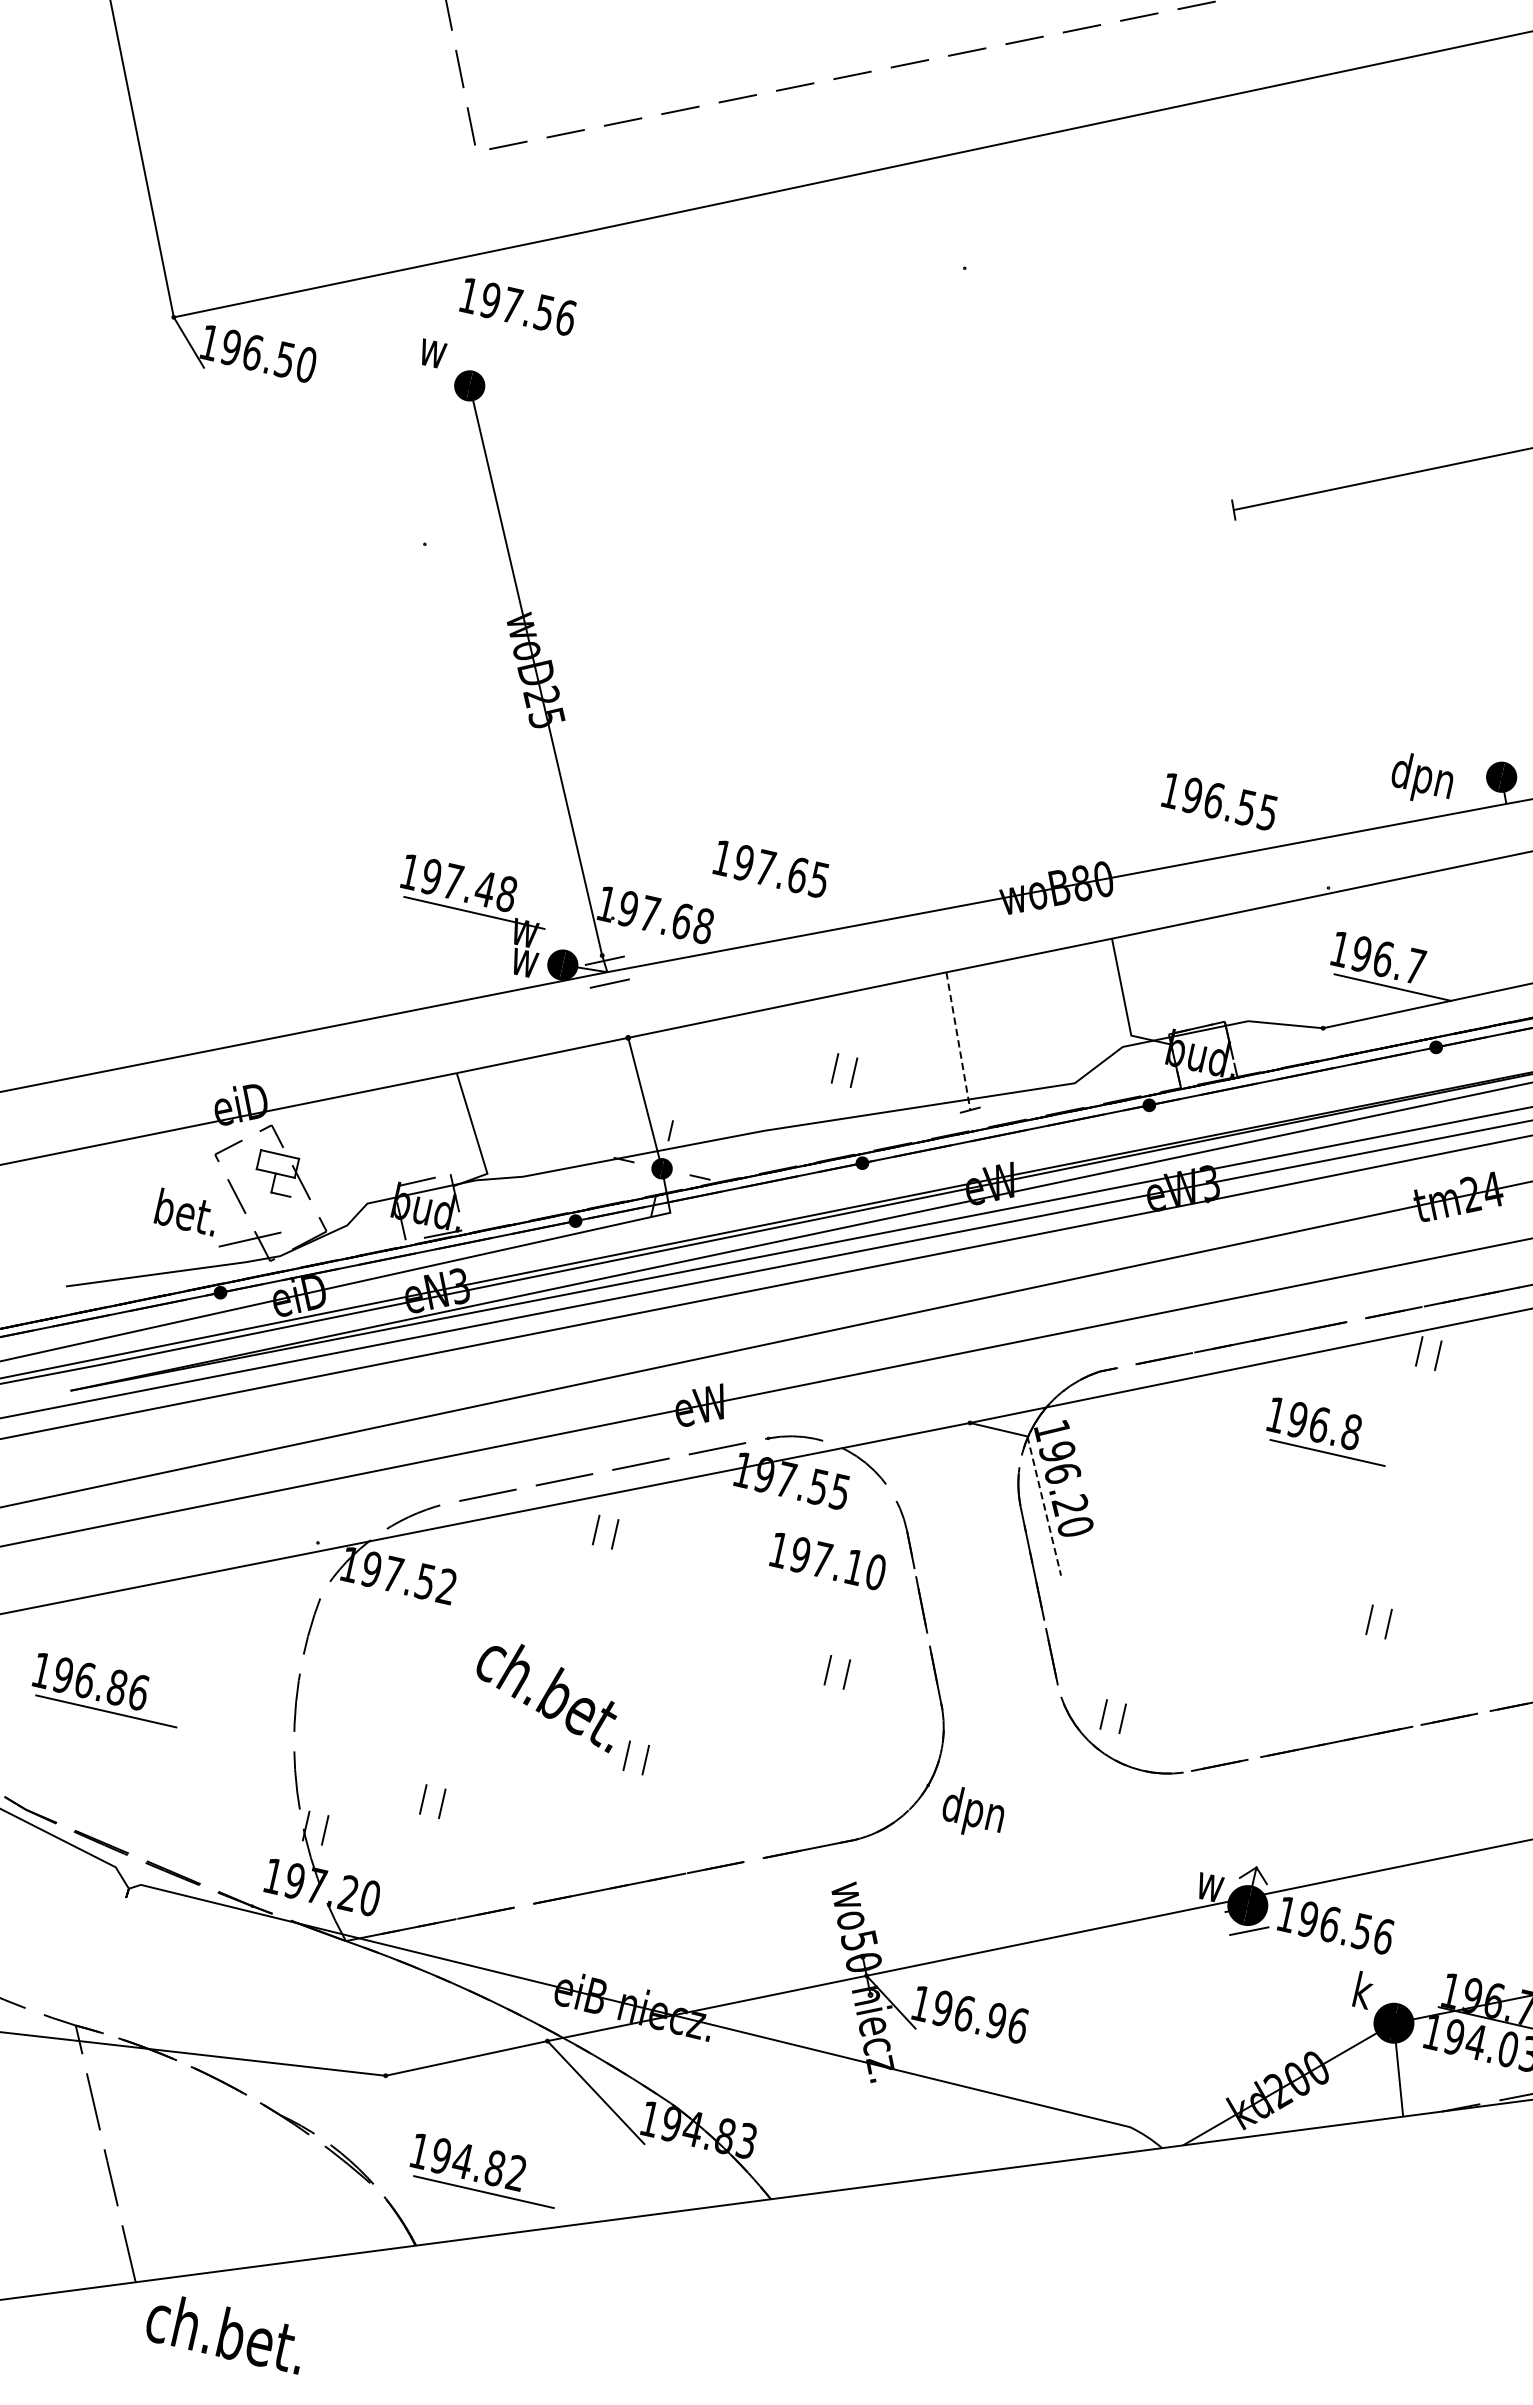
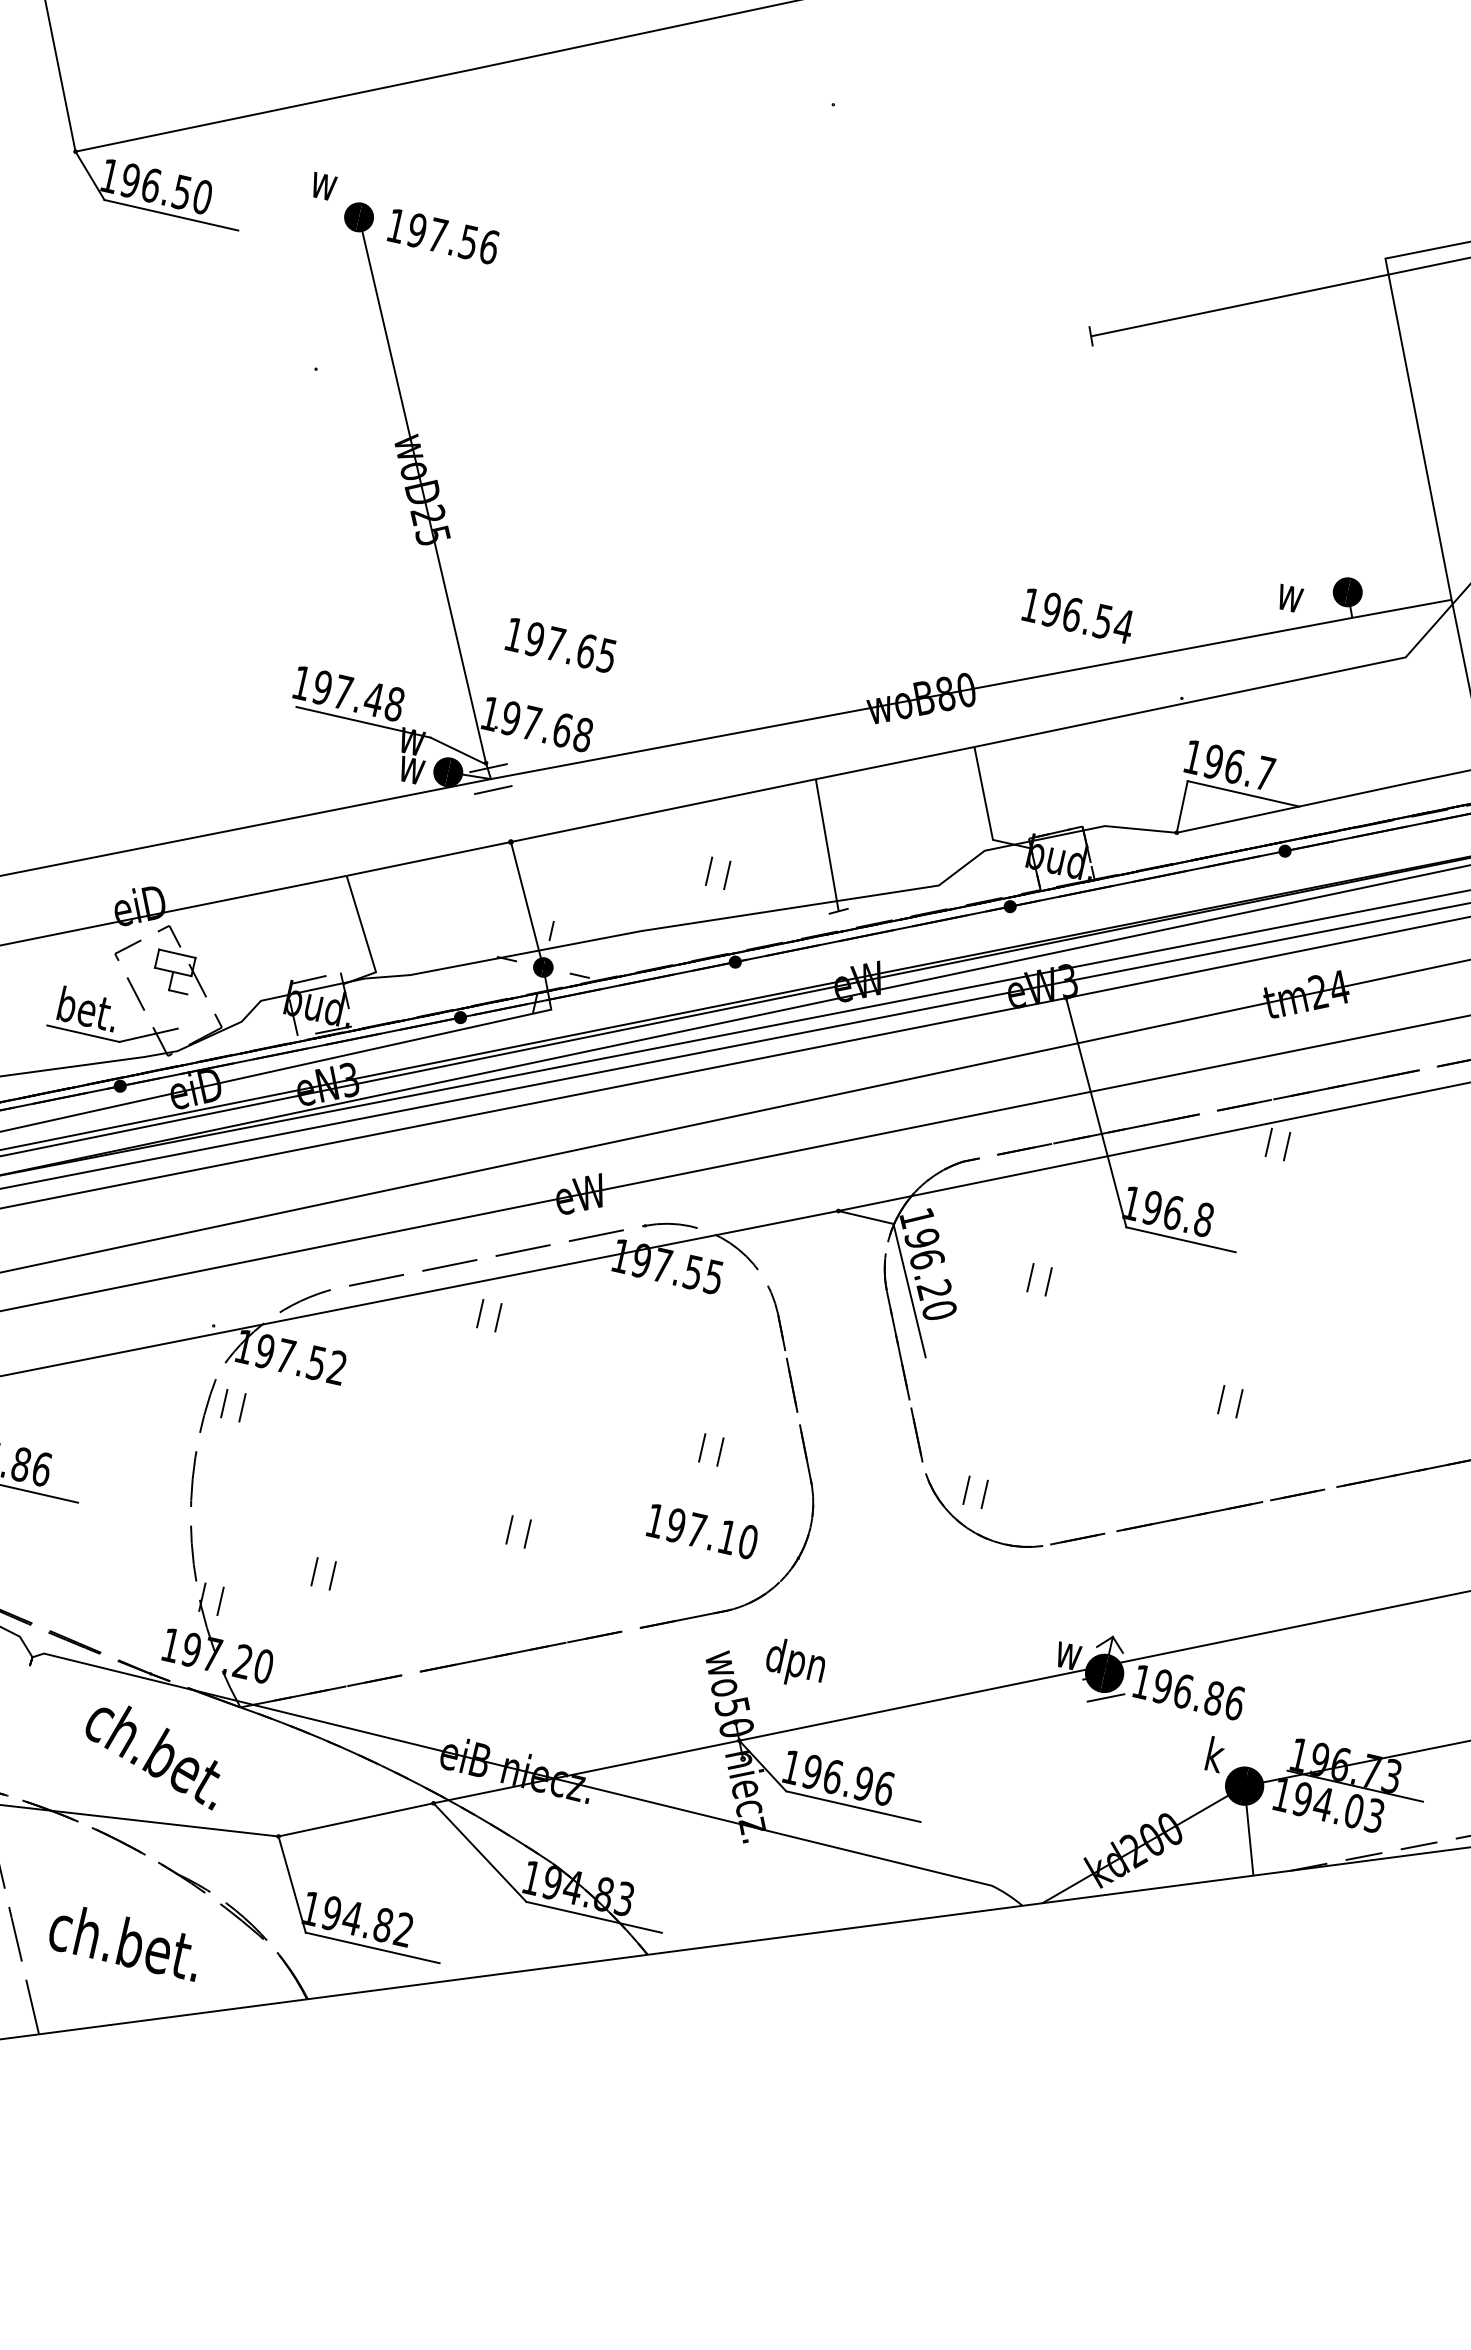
text: (517, 306) -> (442, 236), moved
line: (273, 383) -> (171, 215), added
text: (1424, 777) -> (1273, 592), dpn -> w
text: (1266, 811) -> (1122, 625), 196.55 -> 196.54
text: (770, 869) -> (560, 645), moved
line: (572, 942) -> (457, 750), added
line: (1328, 1000) -> (1181, 806), added
line: (958, 1041) -> (827, 845), dashed -> solid
line: (182, 1237) -> (83, 1033), added
line: (1239, 1320) -> (1096, 1112), added
part: (1171, 1493) -> (1031, 1278), added
line: (1044, 1505) -> (909, 1290), dashed -> solid
text: (827, 1561) -> (701, 1531), moved
part: (347, 1627) -> (241, 1406), added
text: (546, 1697) -> (152, 1757), moved
text: (973, 1810) -> (795, 1661), moved
text: (1361, 1930) -> (1213, 1697), 196.56 -> 196.86
line: (985, 2044) -> (853, 1806), added
line: (399, 2125) -> (291, 1884), added
line: (714, 2159) -> (593, 1916), added
text: (222, 2334) -> (122, 1943), moved

